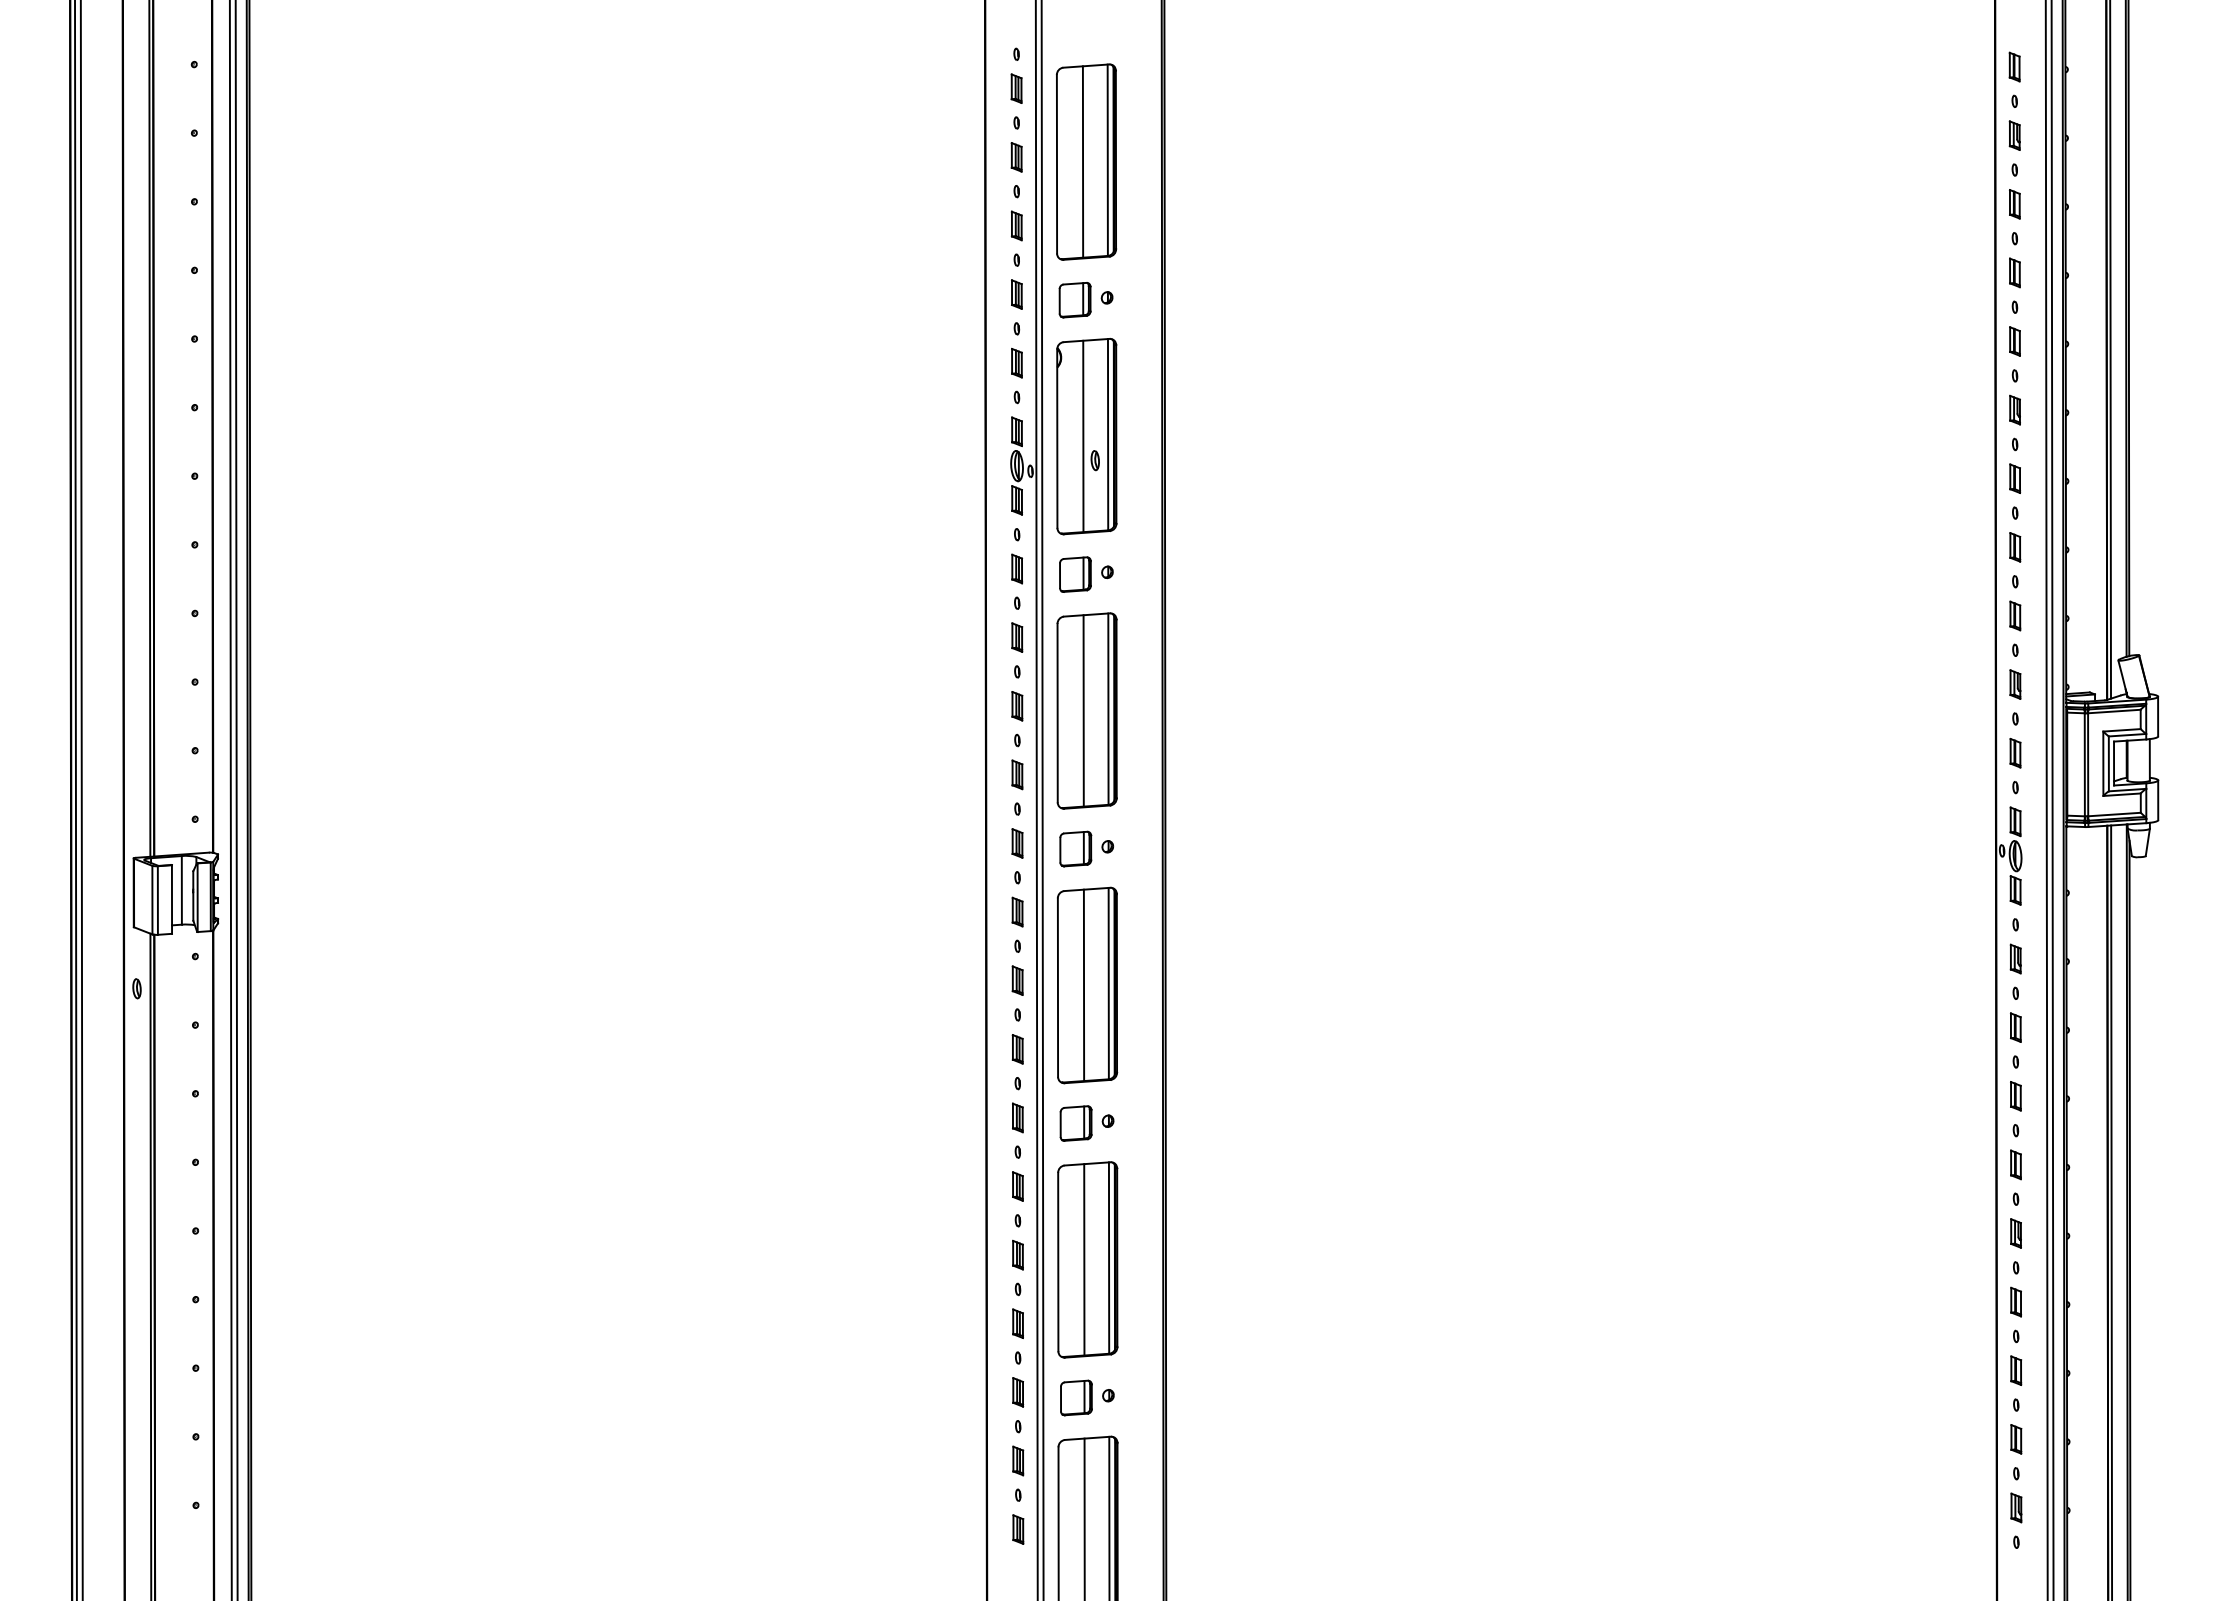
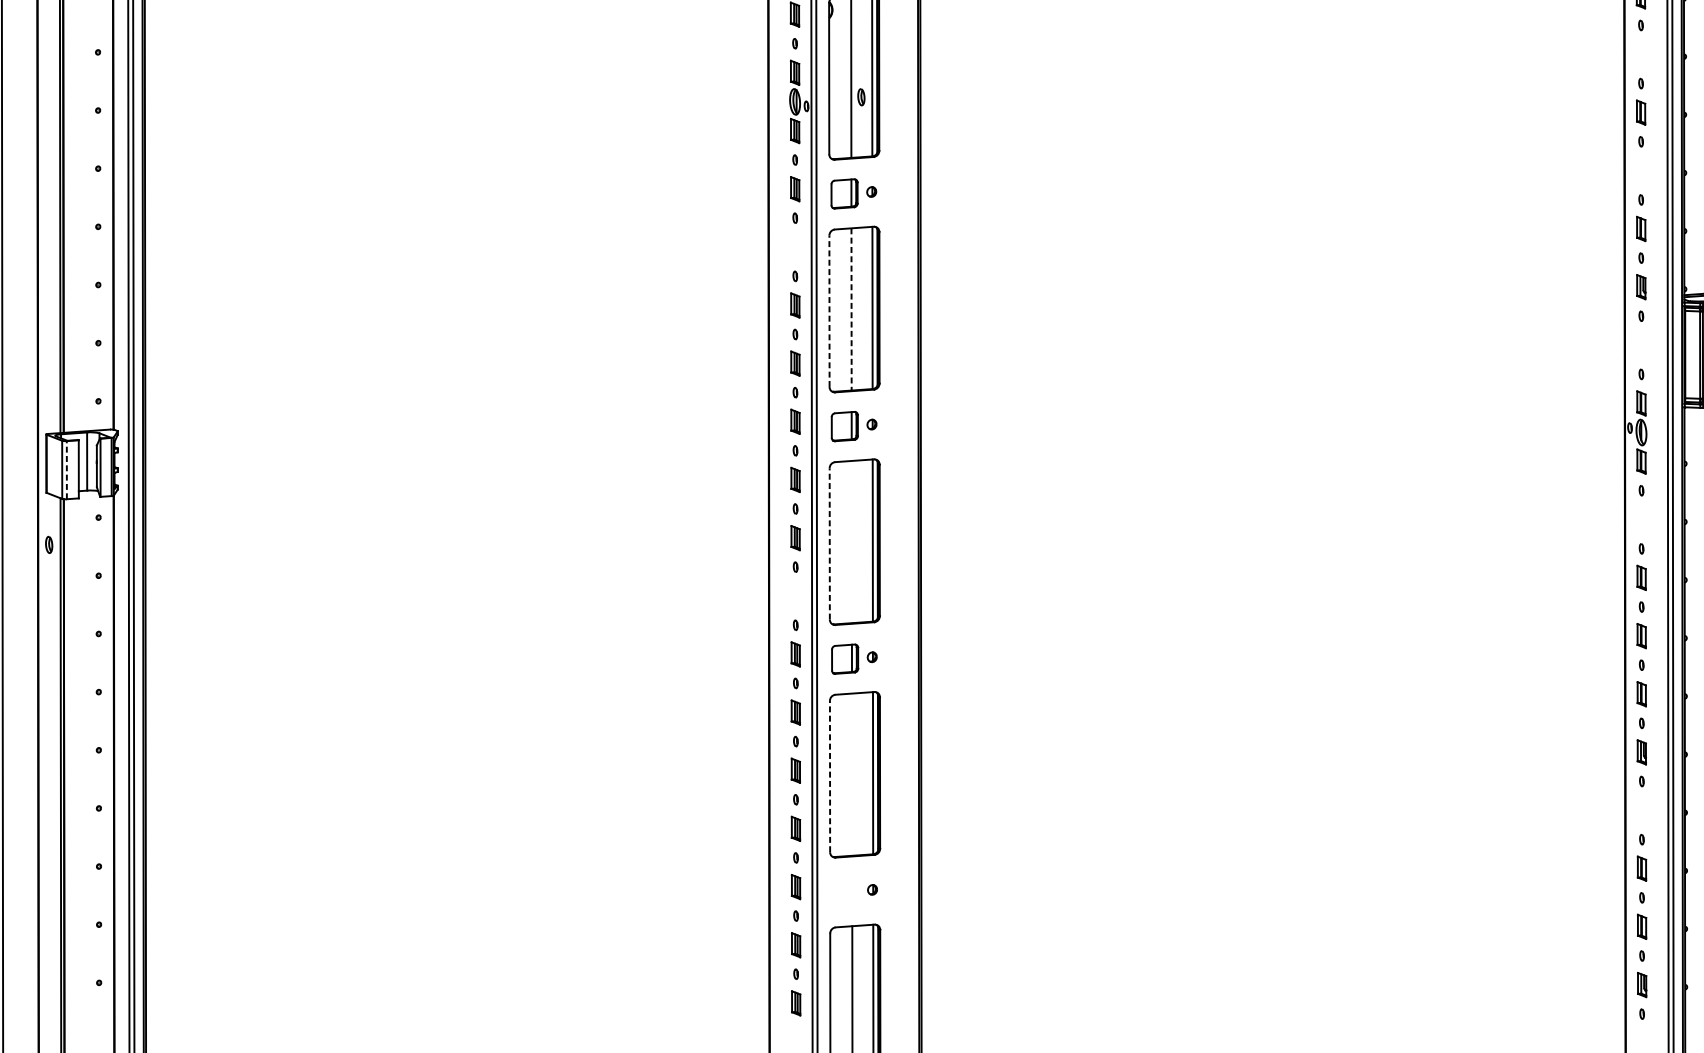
part: (2014, 409) -> (1640, 53), removed
part: (2015, 547) -> (1641, 170), removed
part: (1017, 637) -> (795, 247), removed
line: (1083, 710) -> (851, 309), solid -> dashed
line: (1057, 712) -> (829, 310), solid -> dashed
part: (2015, 753) -> (1641, 345), removed
line: (157, 900) -> (66, 470), solid -> dashed
part: (2015, 958) -> (1641, 519), removed
line: (1083, 985) -> (851, 542), removed
line: (1057, 987) -> (829, 543), solid -> dashed
part: (1017, 1049) -> (795, 596), removed
line: (1084, 1259) -> (852, 774), removed
line: (1058, 1261) -> (830, 776), solid -> dashed
part: (2015, 1301) -> (1641, 810), removed
part: (1076, 1397) -> (845, 891), removed

